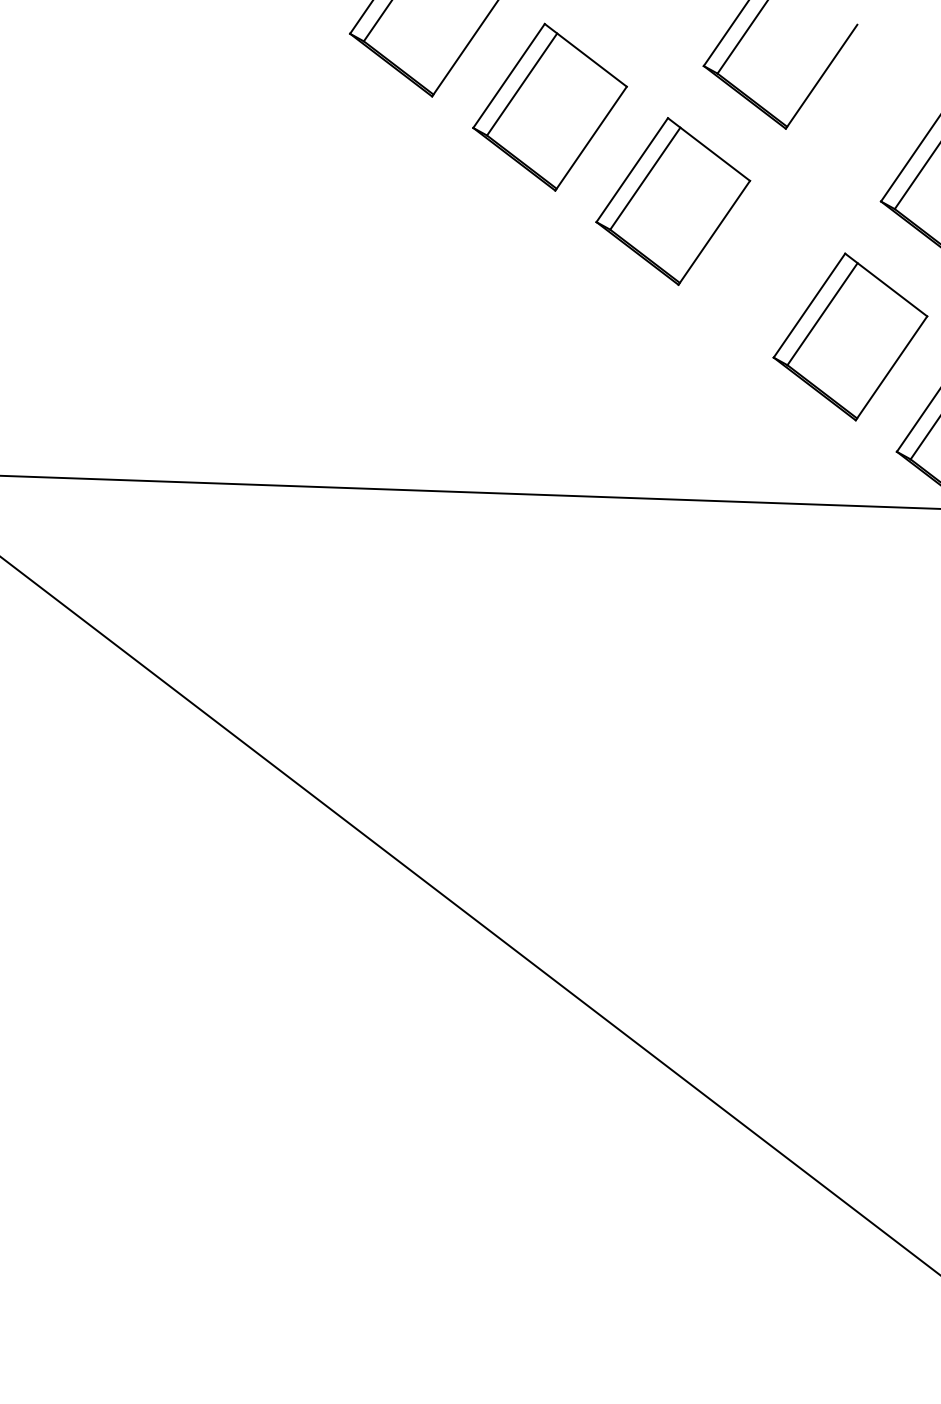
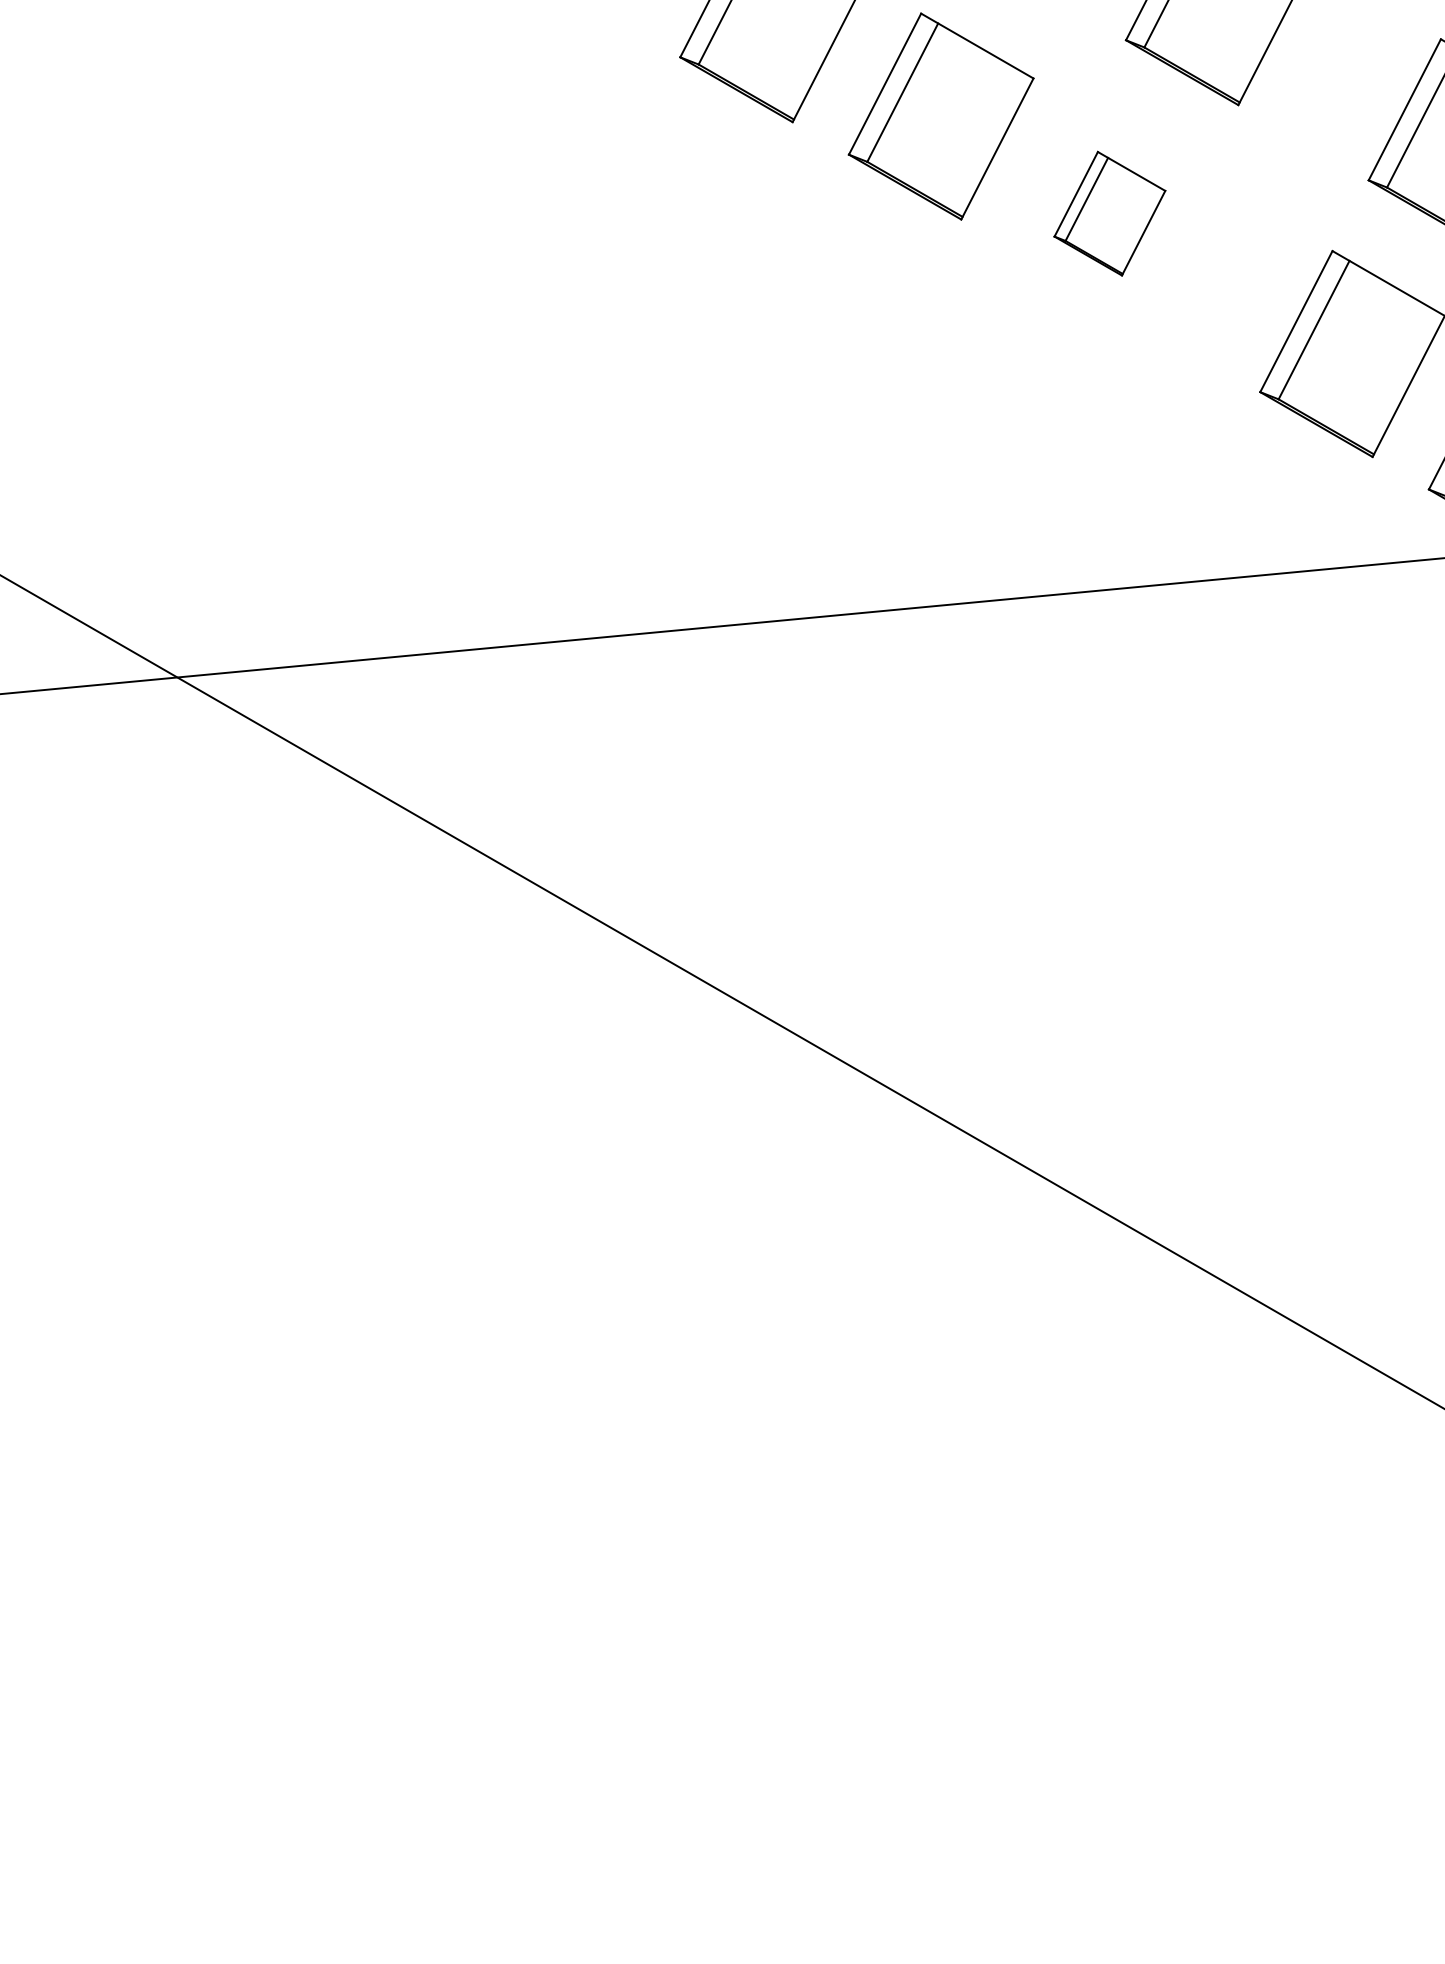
part: (672, 201) -> (1109, 213), size x0.6

